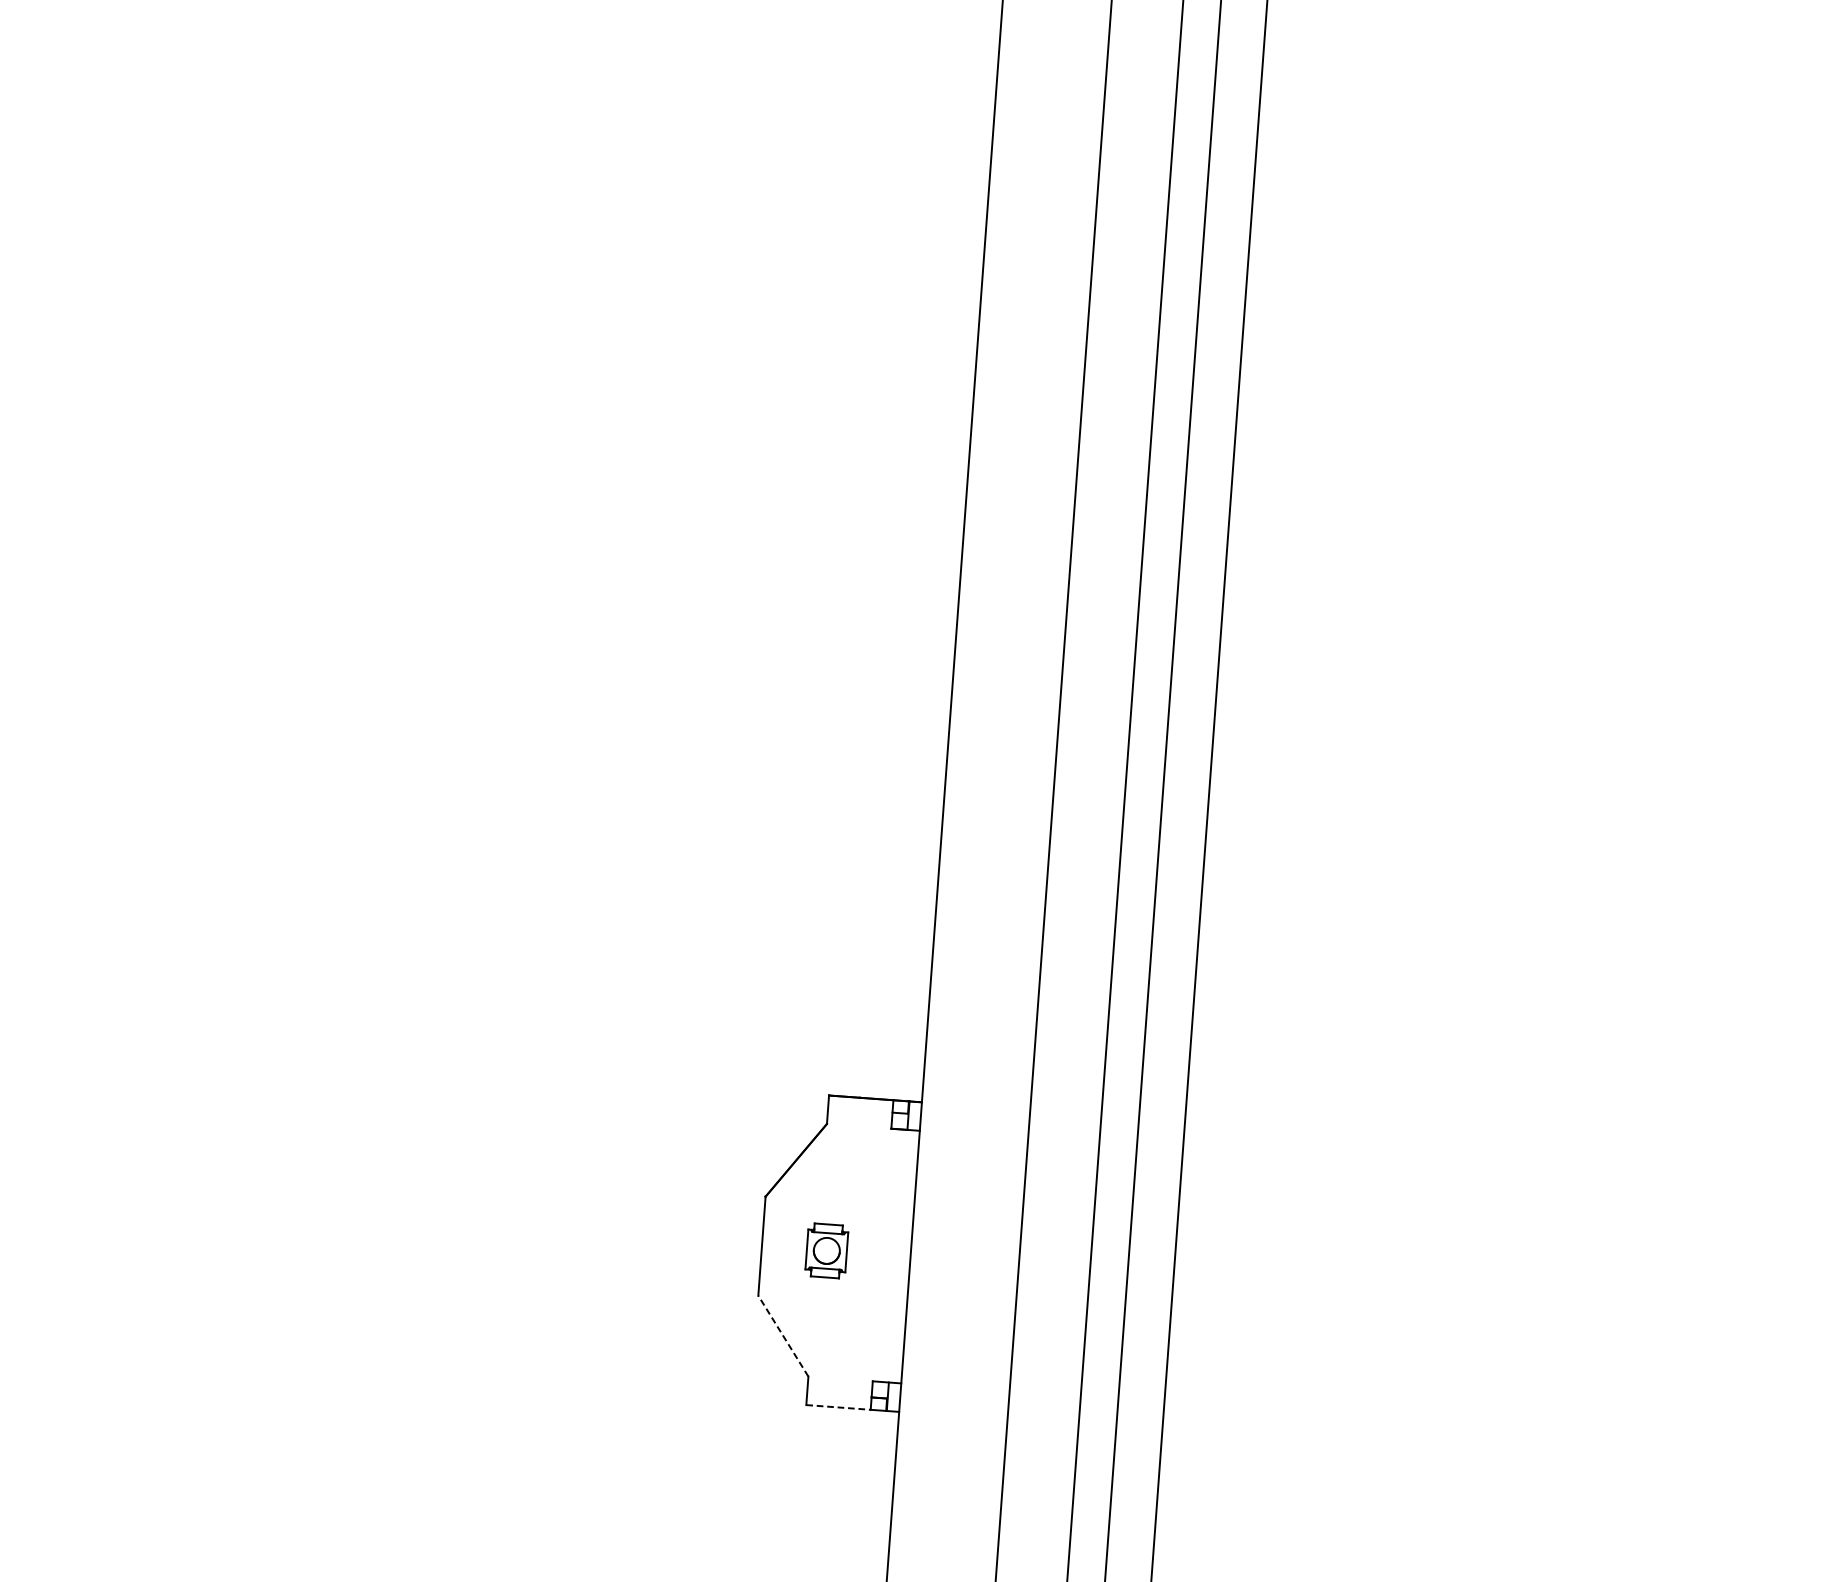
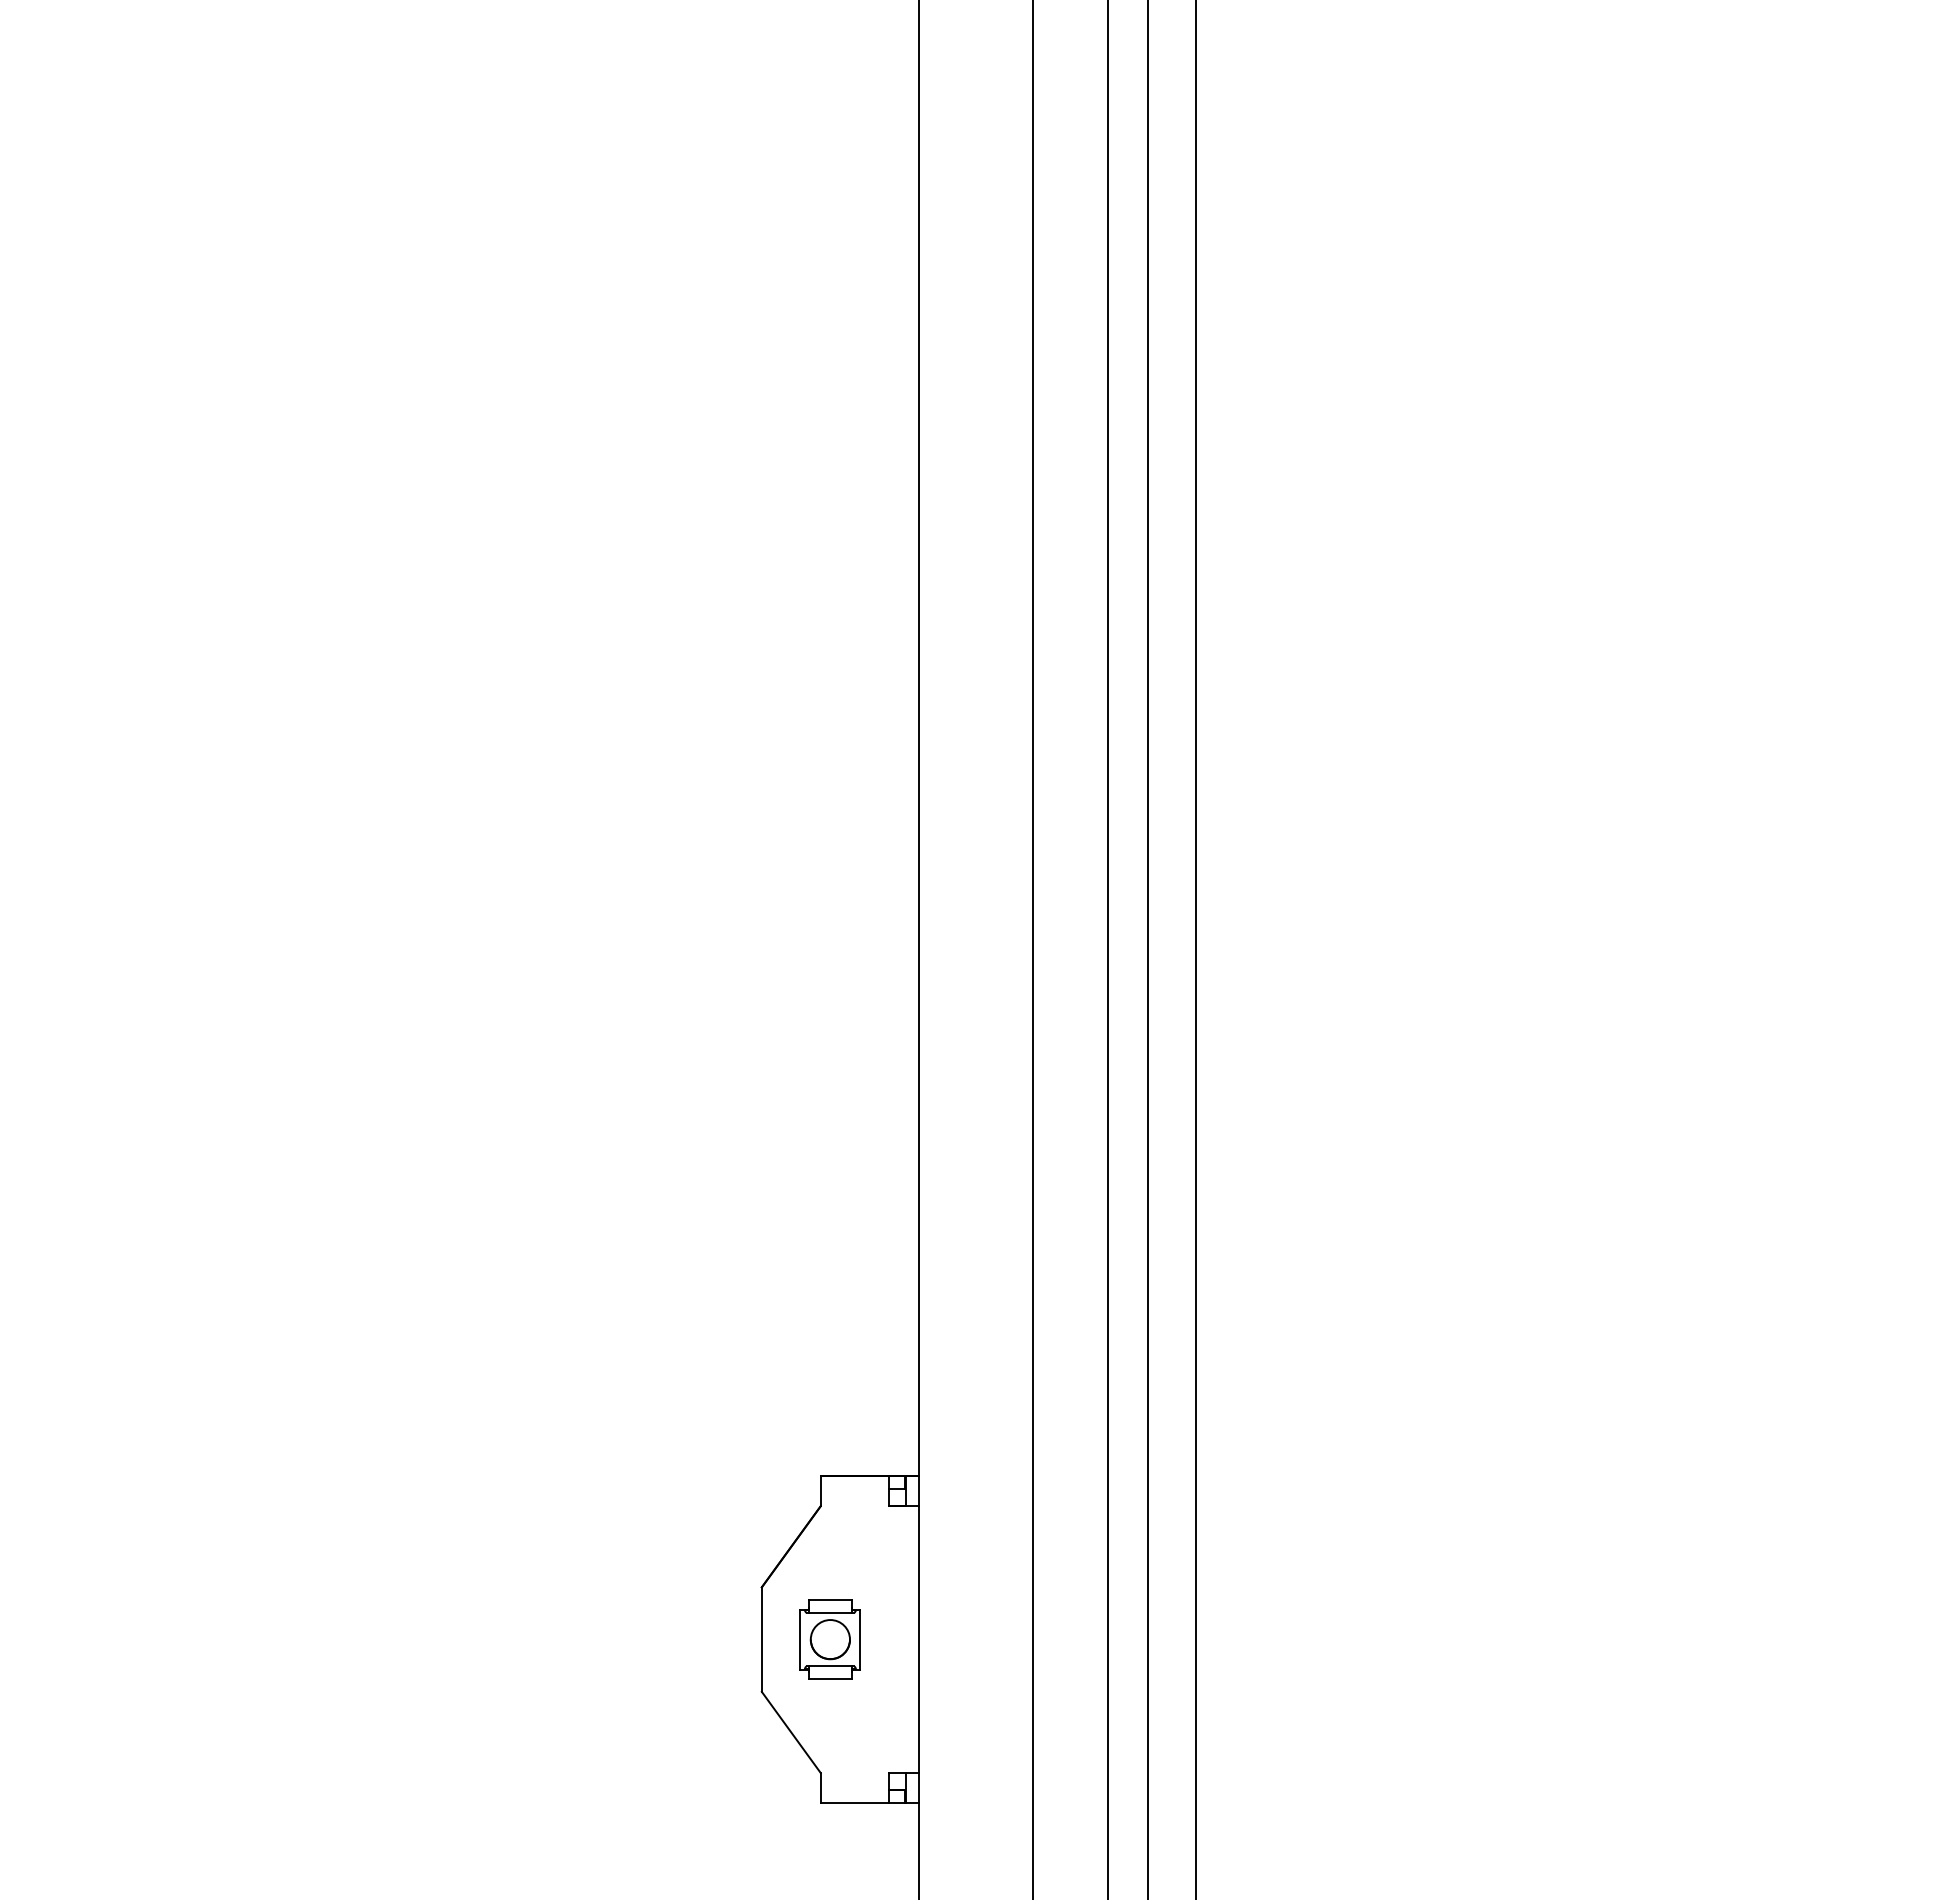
part: (826, 1250) -> (829, 1639), size x1.43
line: (782, 1335) -> (790, 1731), dashed -> solid
line: (838, 1407) -> (854, 1802), dashed -> solid

